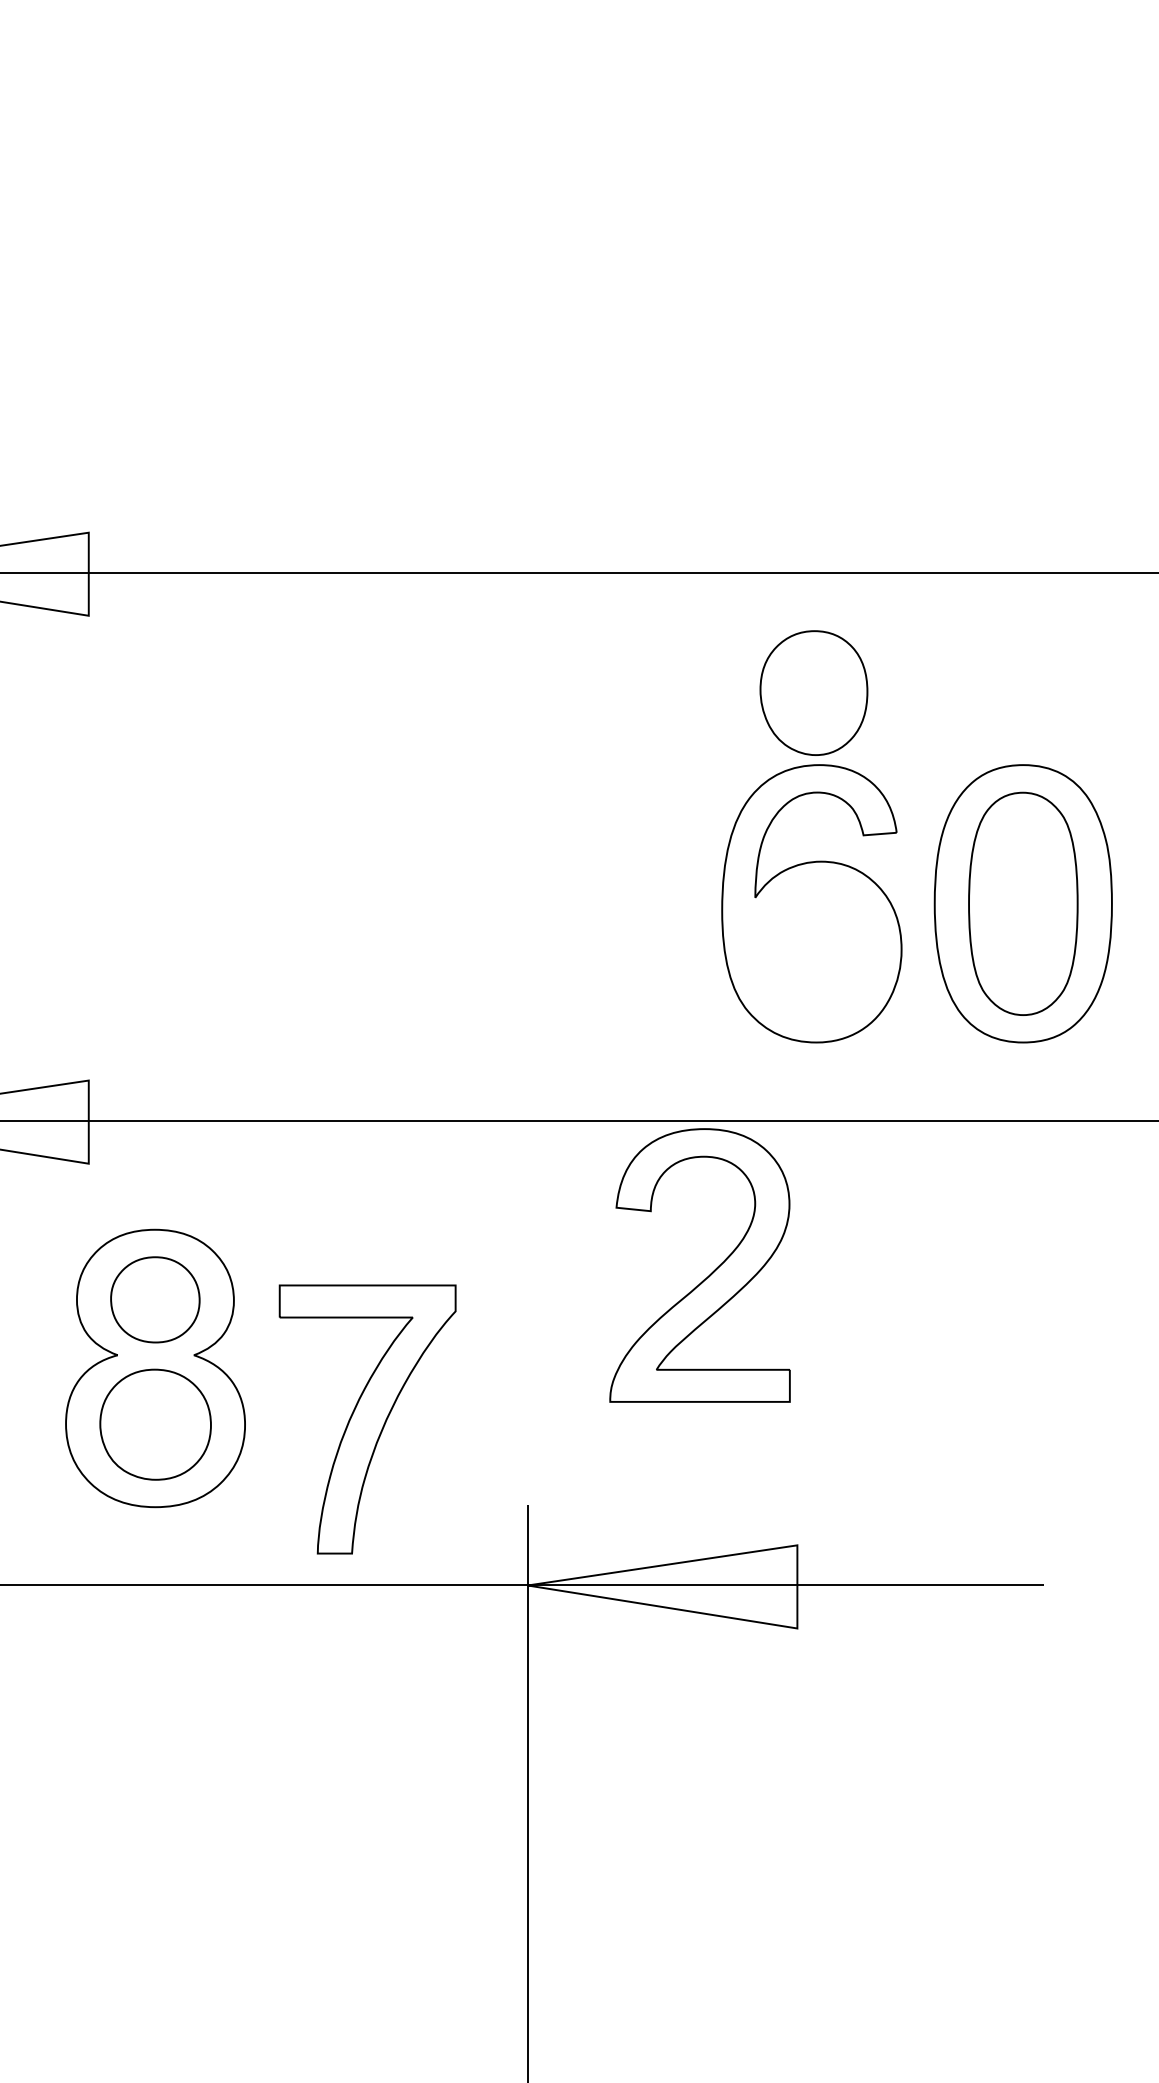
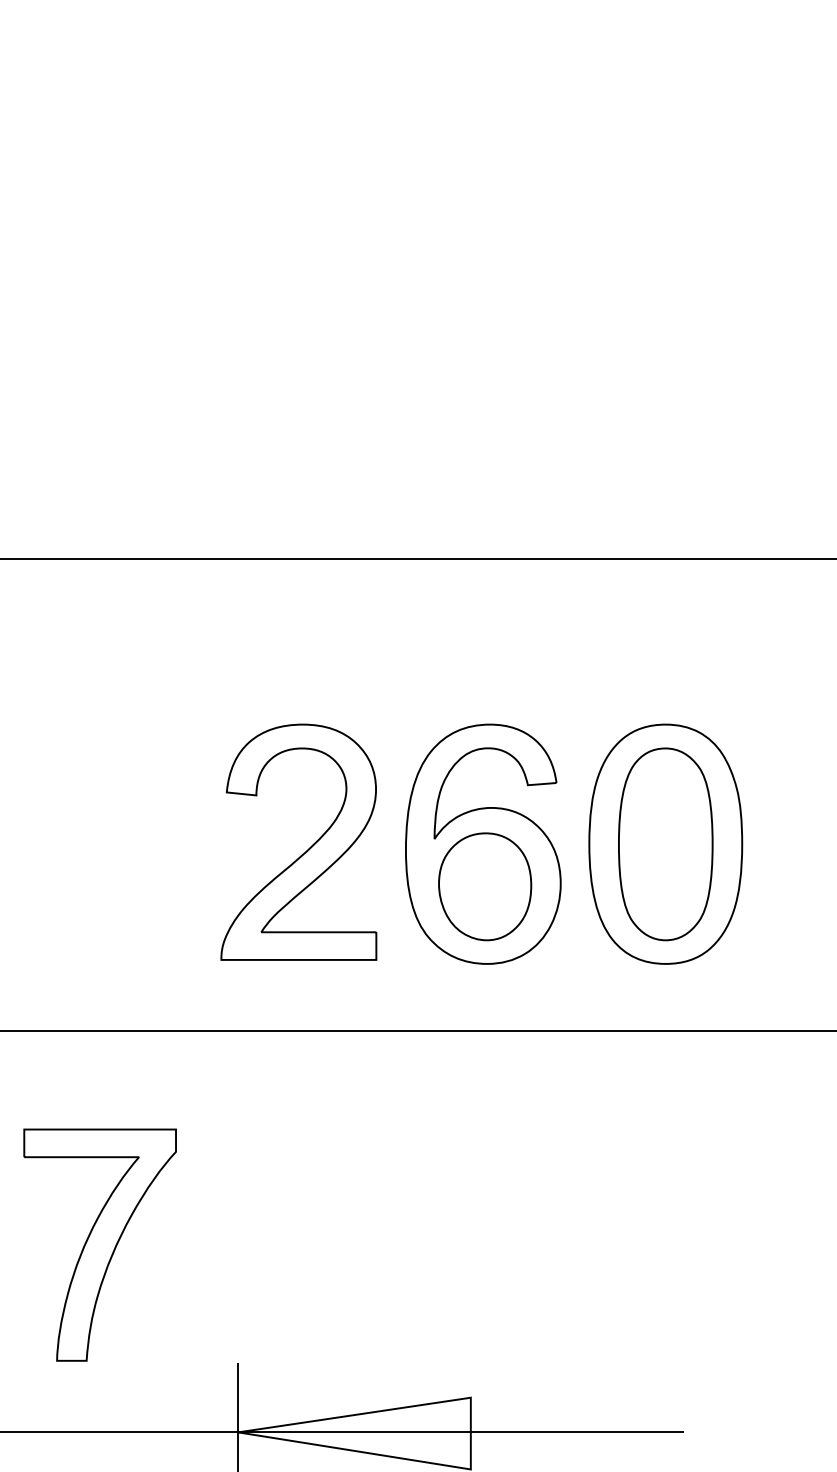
part: (813, 692) -> (484, 886), moved
part: (709, 1274) -> (307, 850), moved
part: (367, 1419) -> (99, 1245), moved

